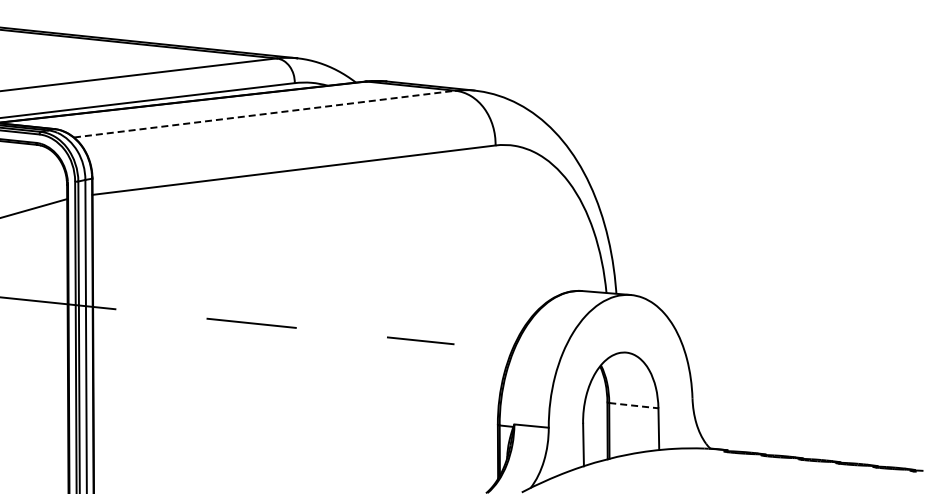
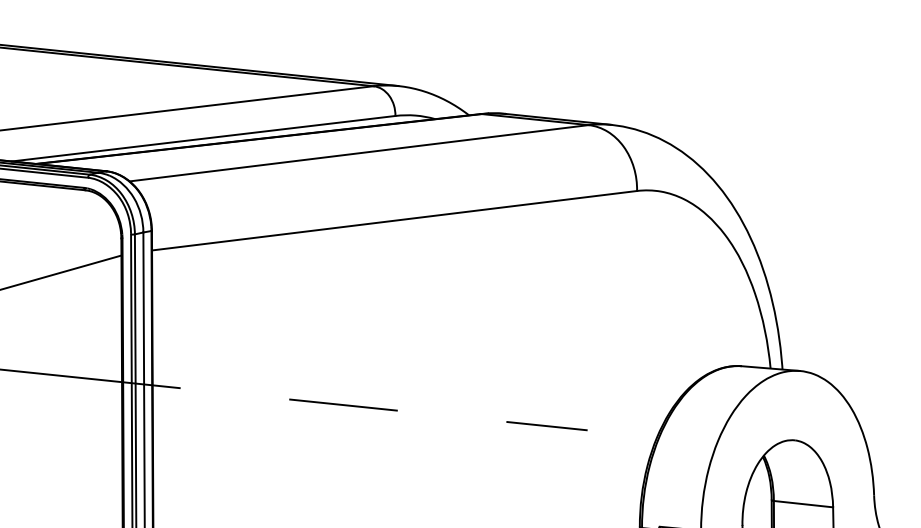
line: (265, 114) -> (360, 153), dashed -> solid
line: (633, 405) -> (803, 503), dashed -> solid

